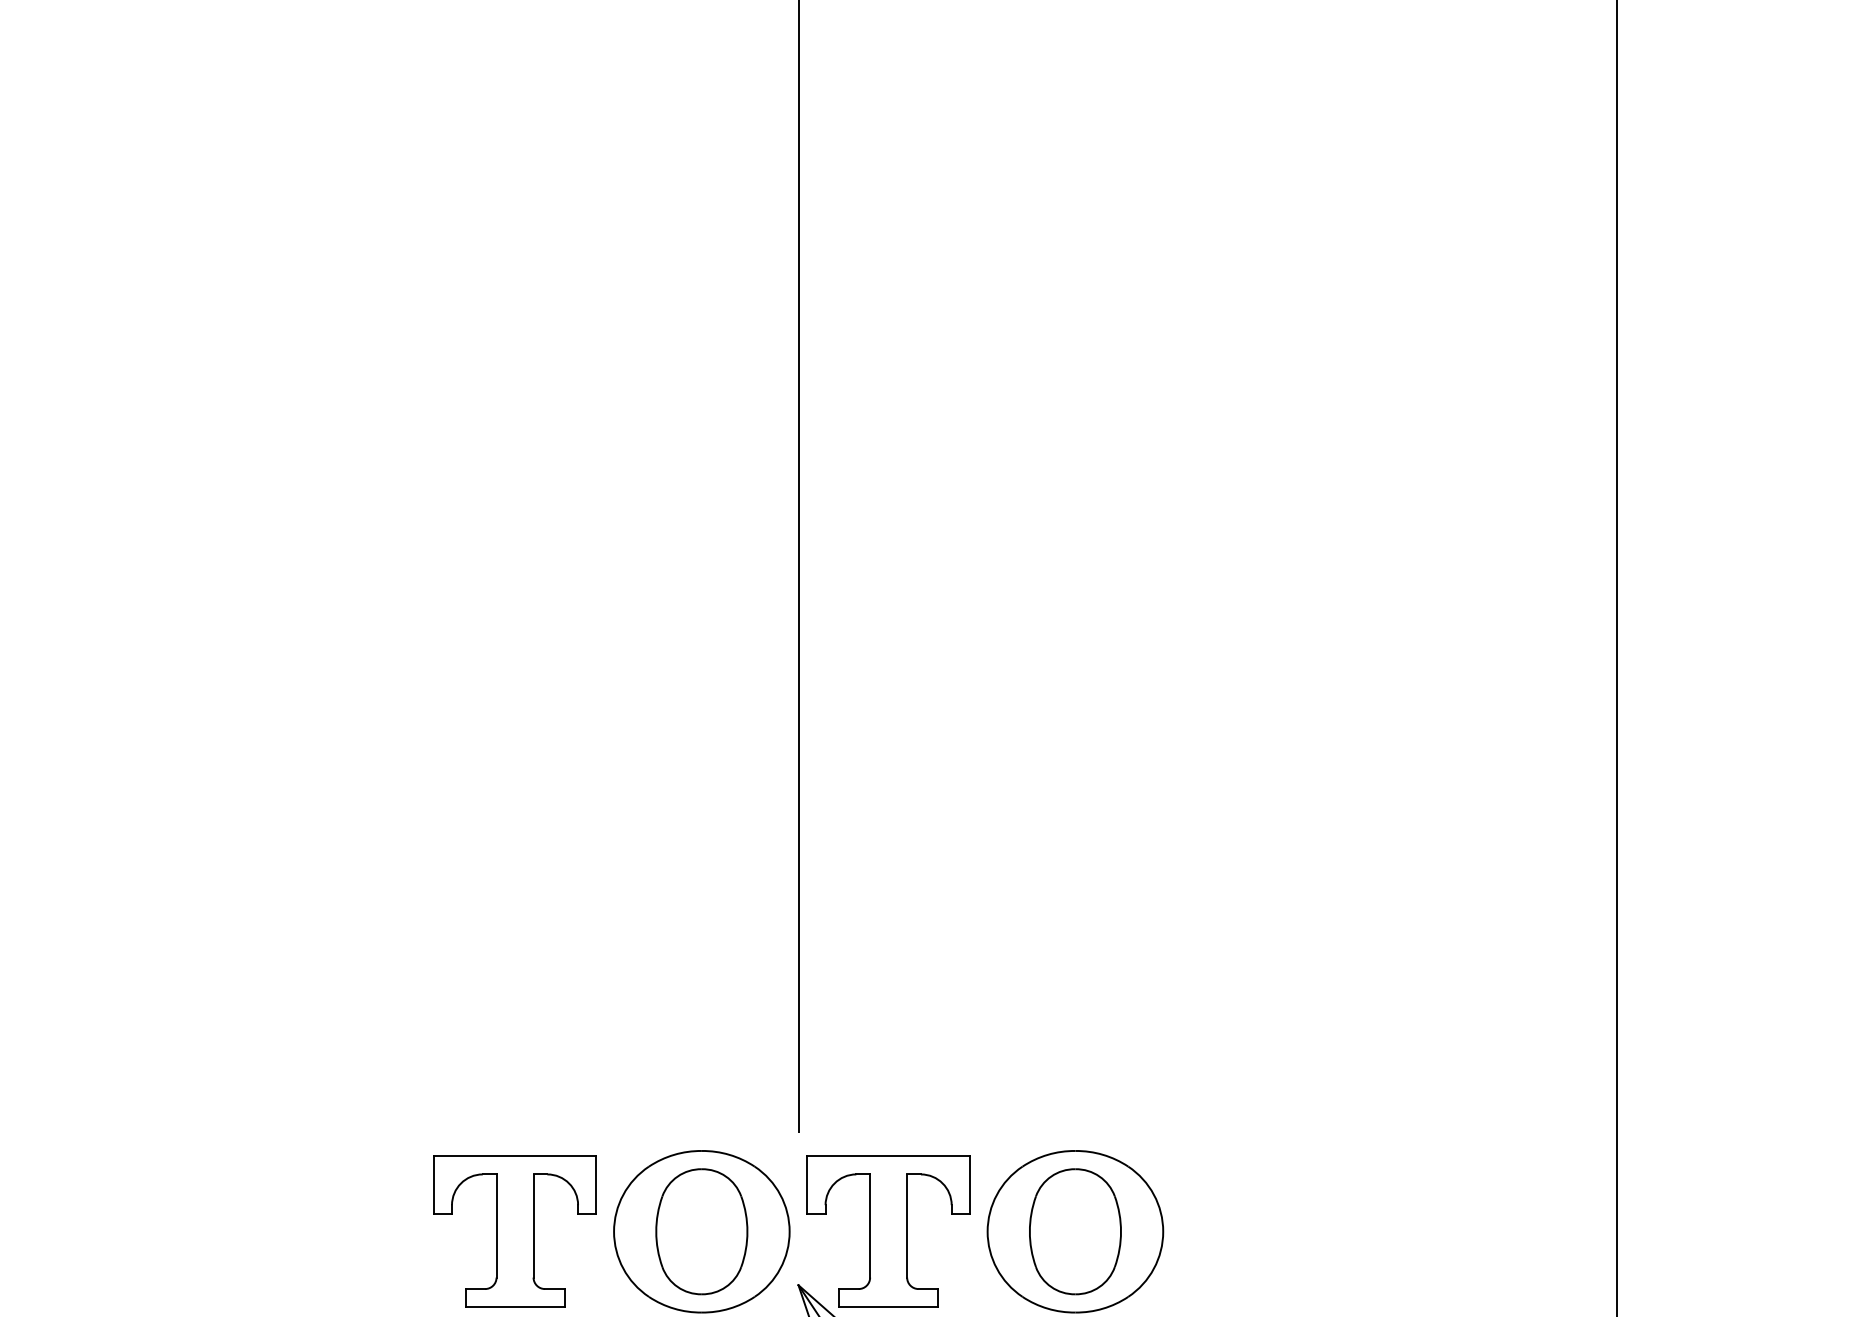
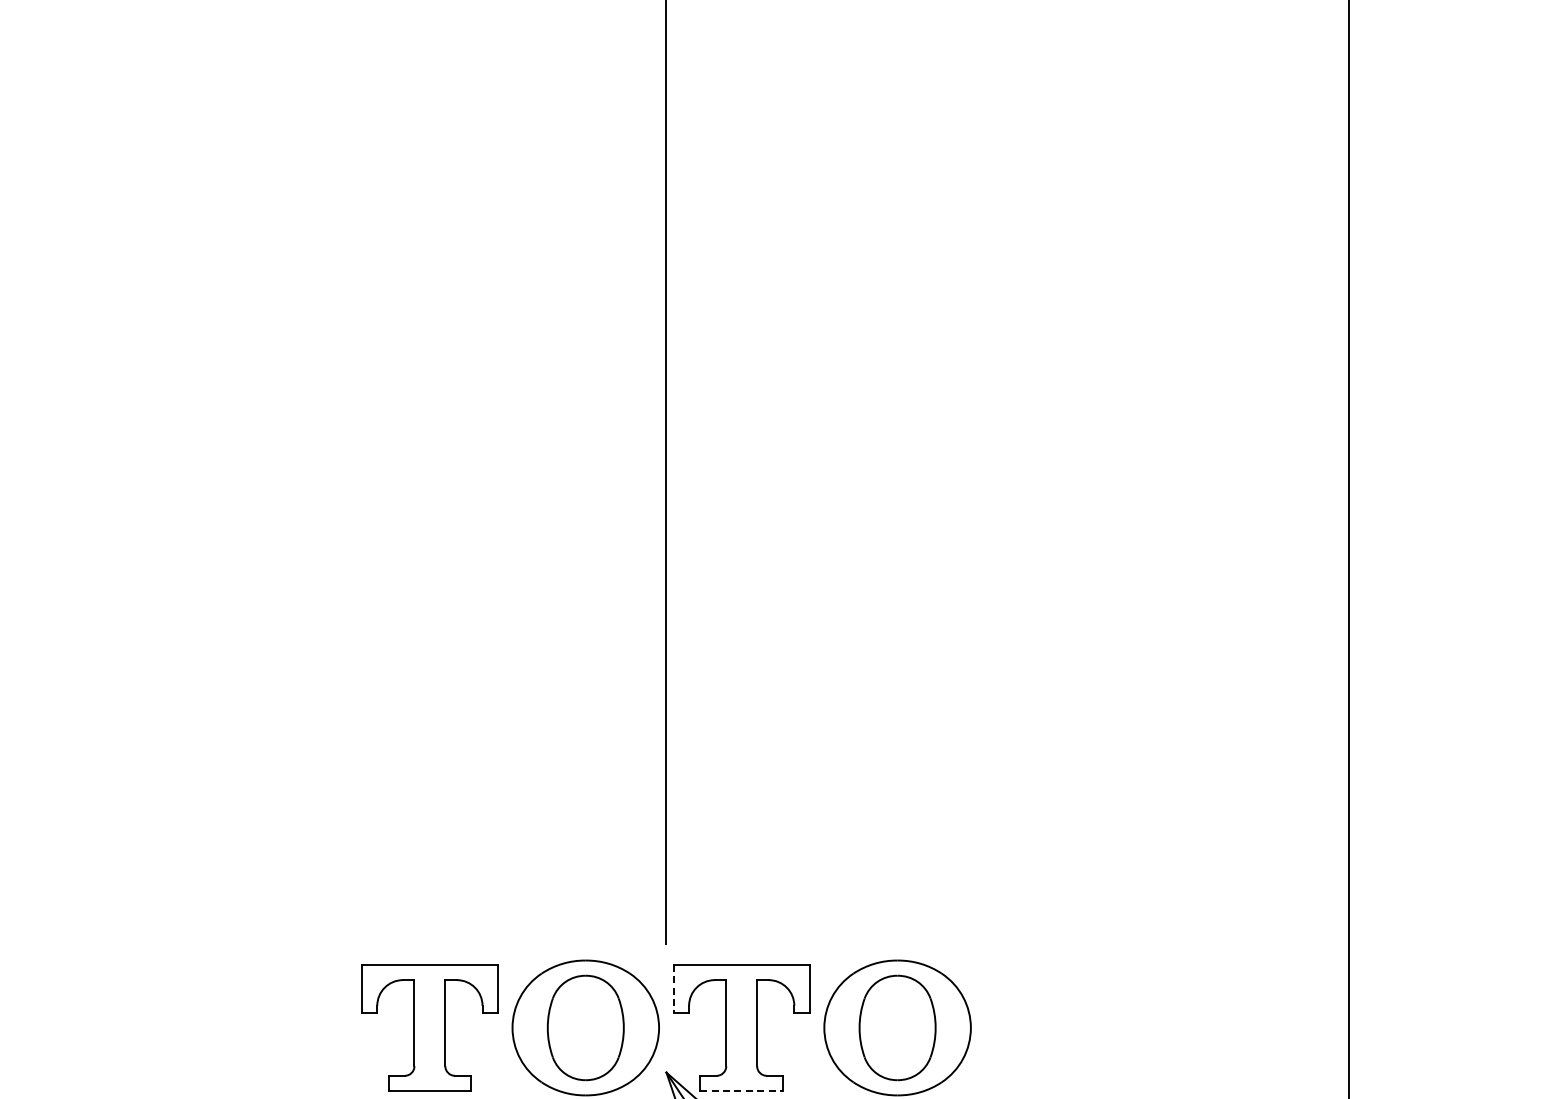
line: (806, 1184) -> (673, 988), solid -> dashed
line: (889, 1307) -> (742, 1091), solid -> dashed

